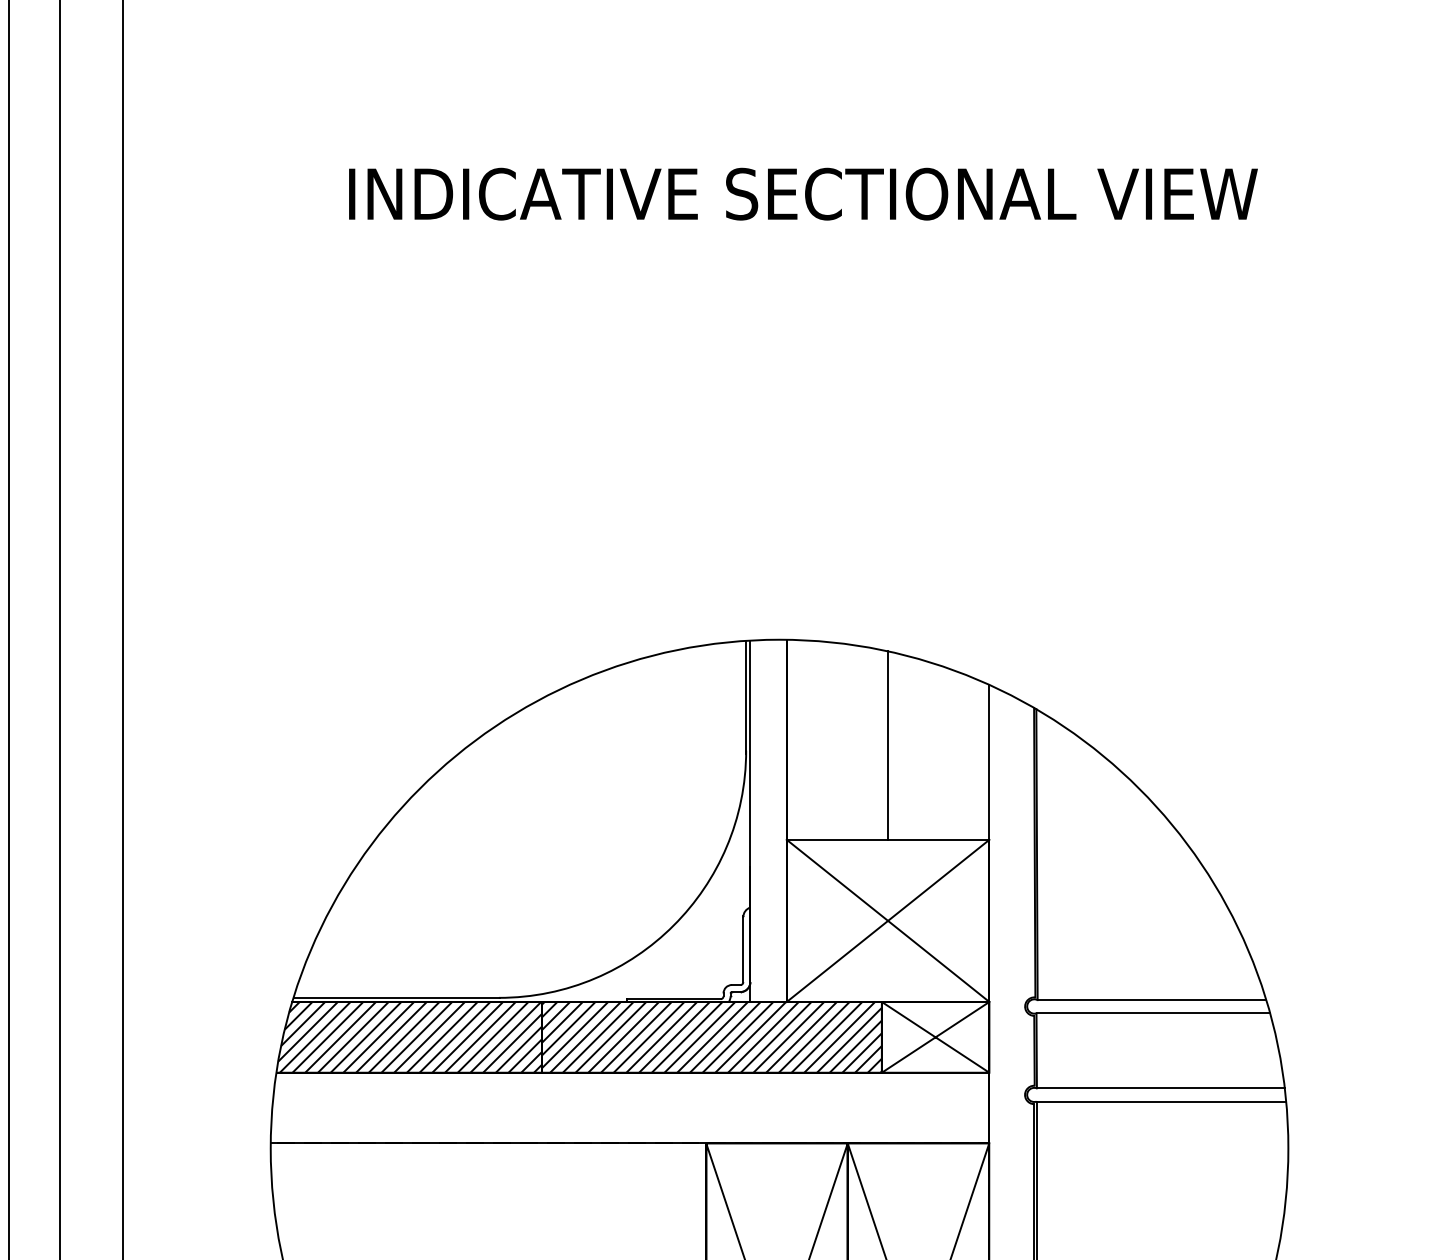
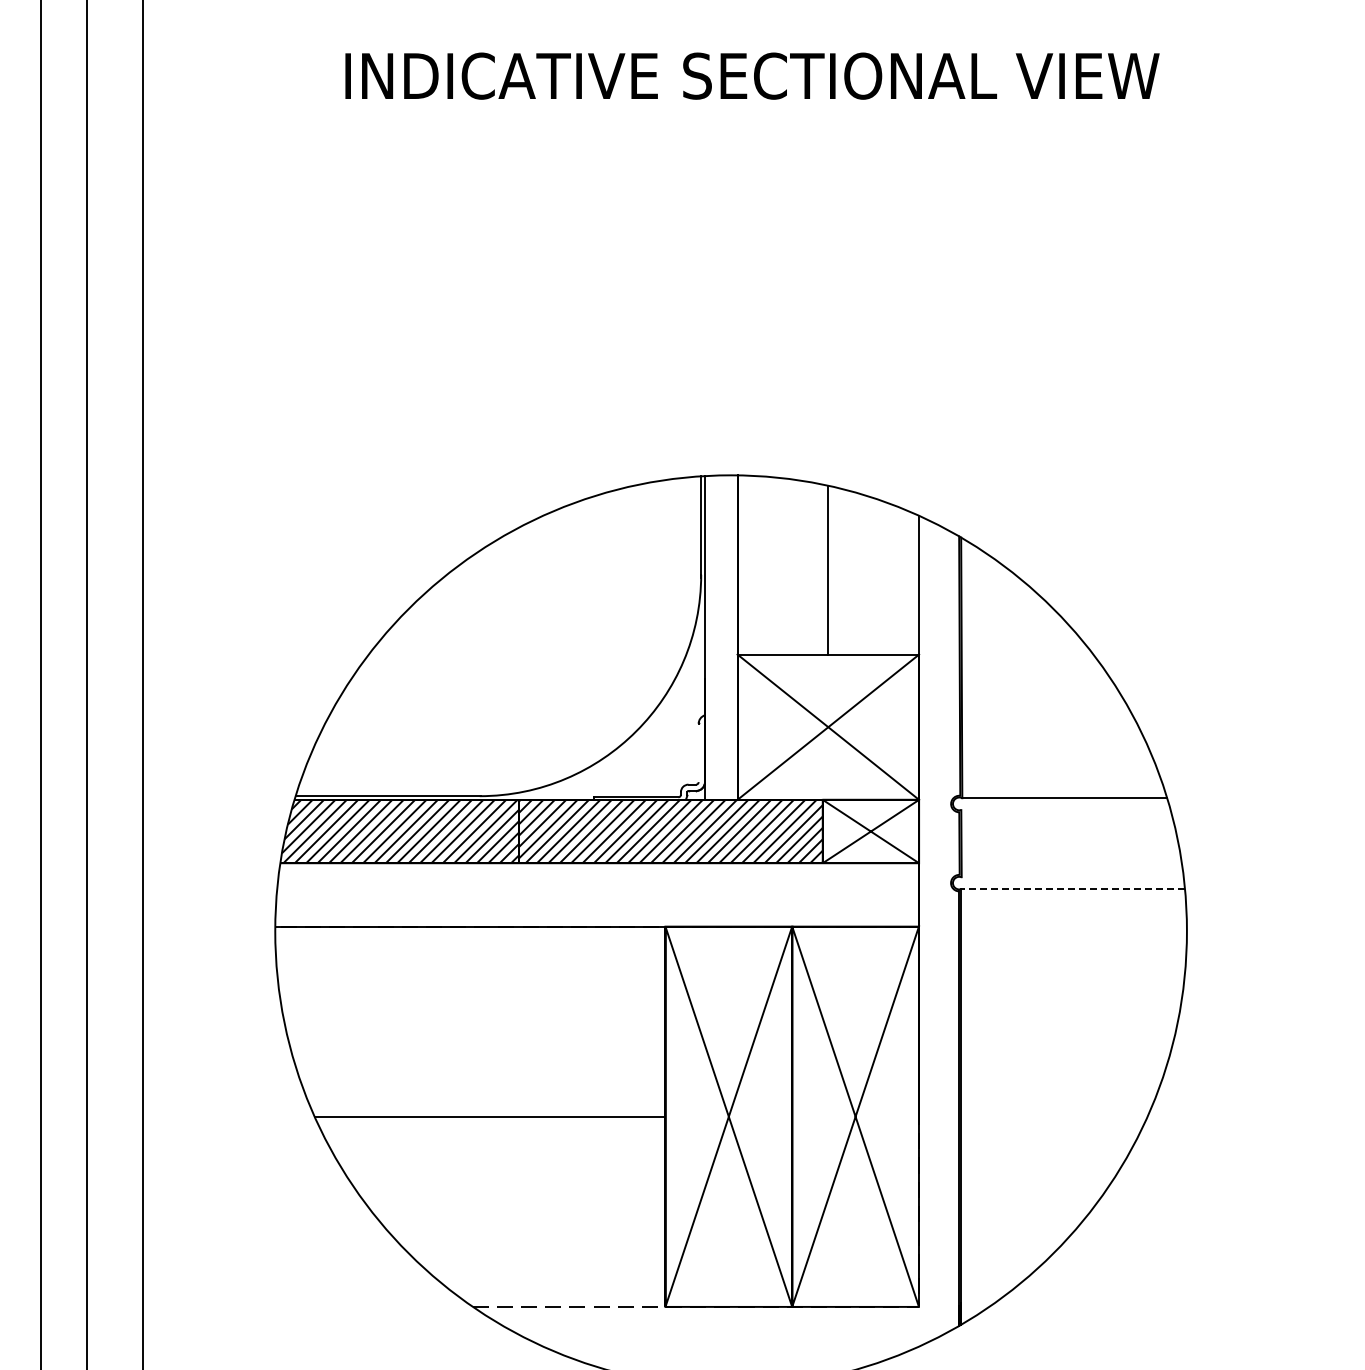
line: (743, 949) -> (698, 752), removed
line: (1152, 1013) -> (1065, 810), removed
line: (1160, 1088) -> (1072, 877), removed
line: (1161, 1102) -> (1073, 889), solid -> dashed

